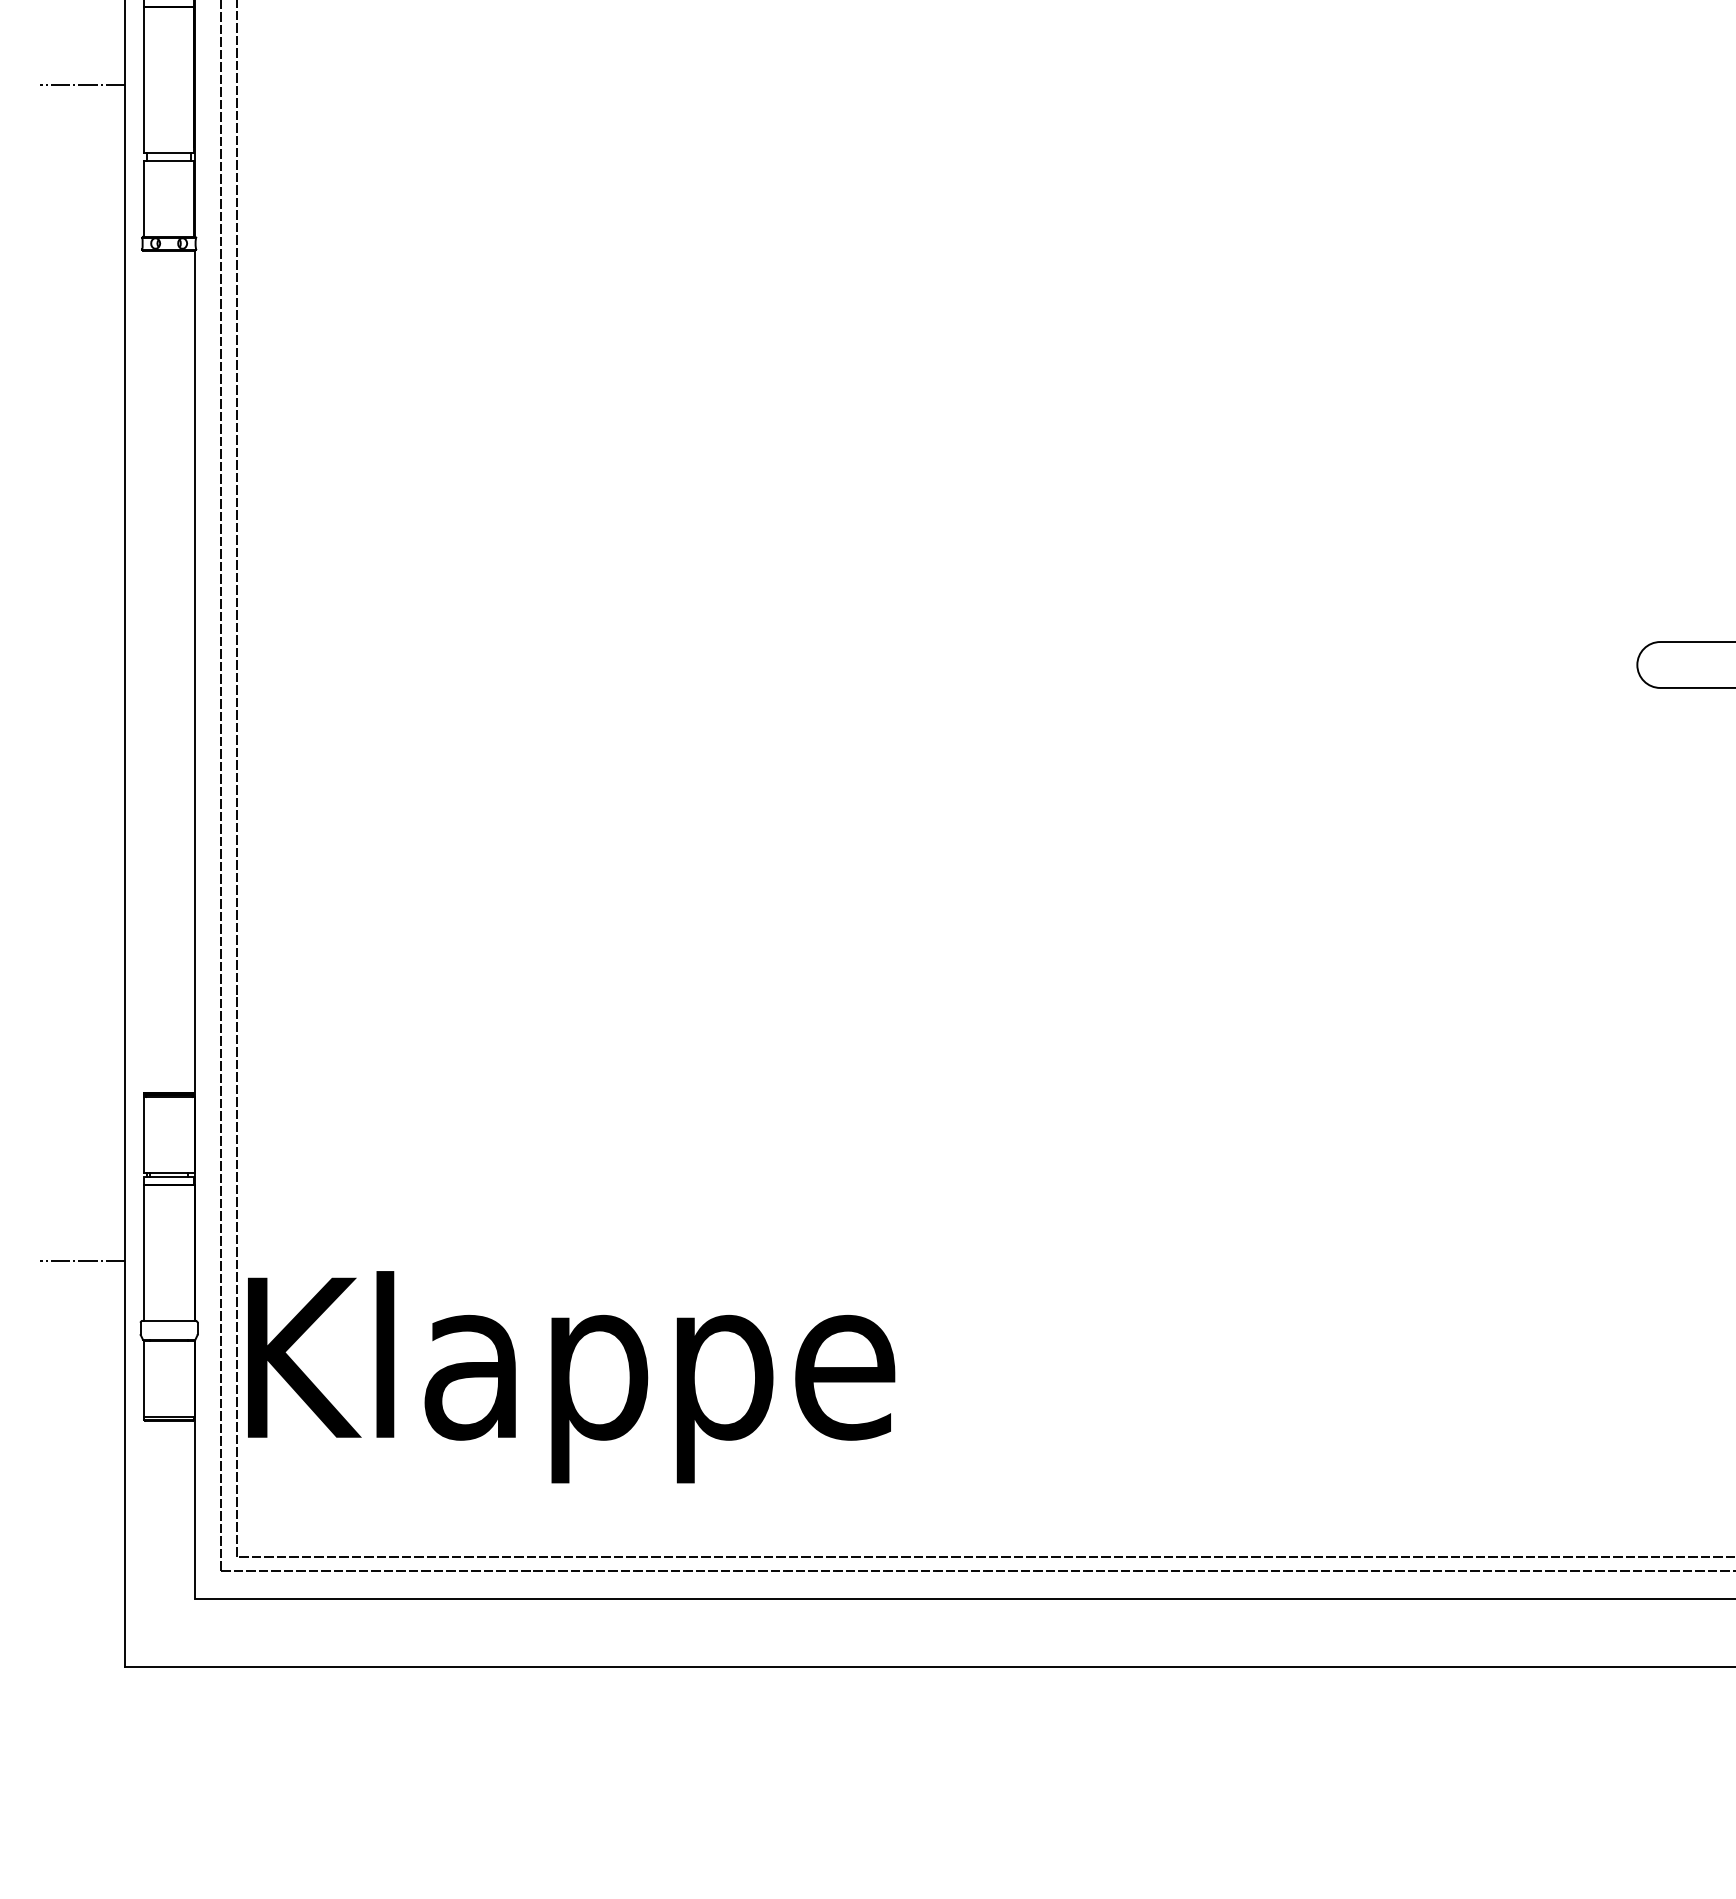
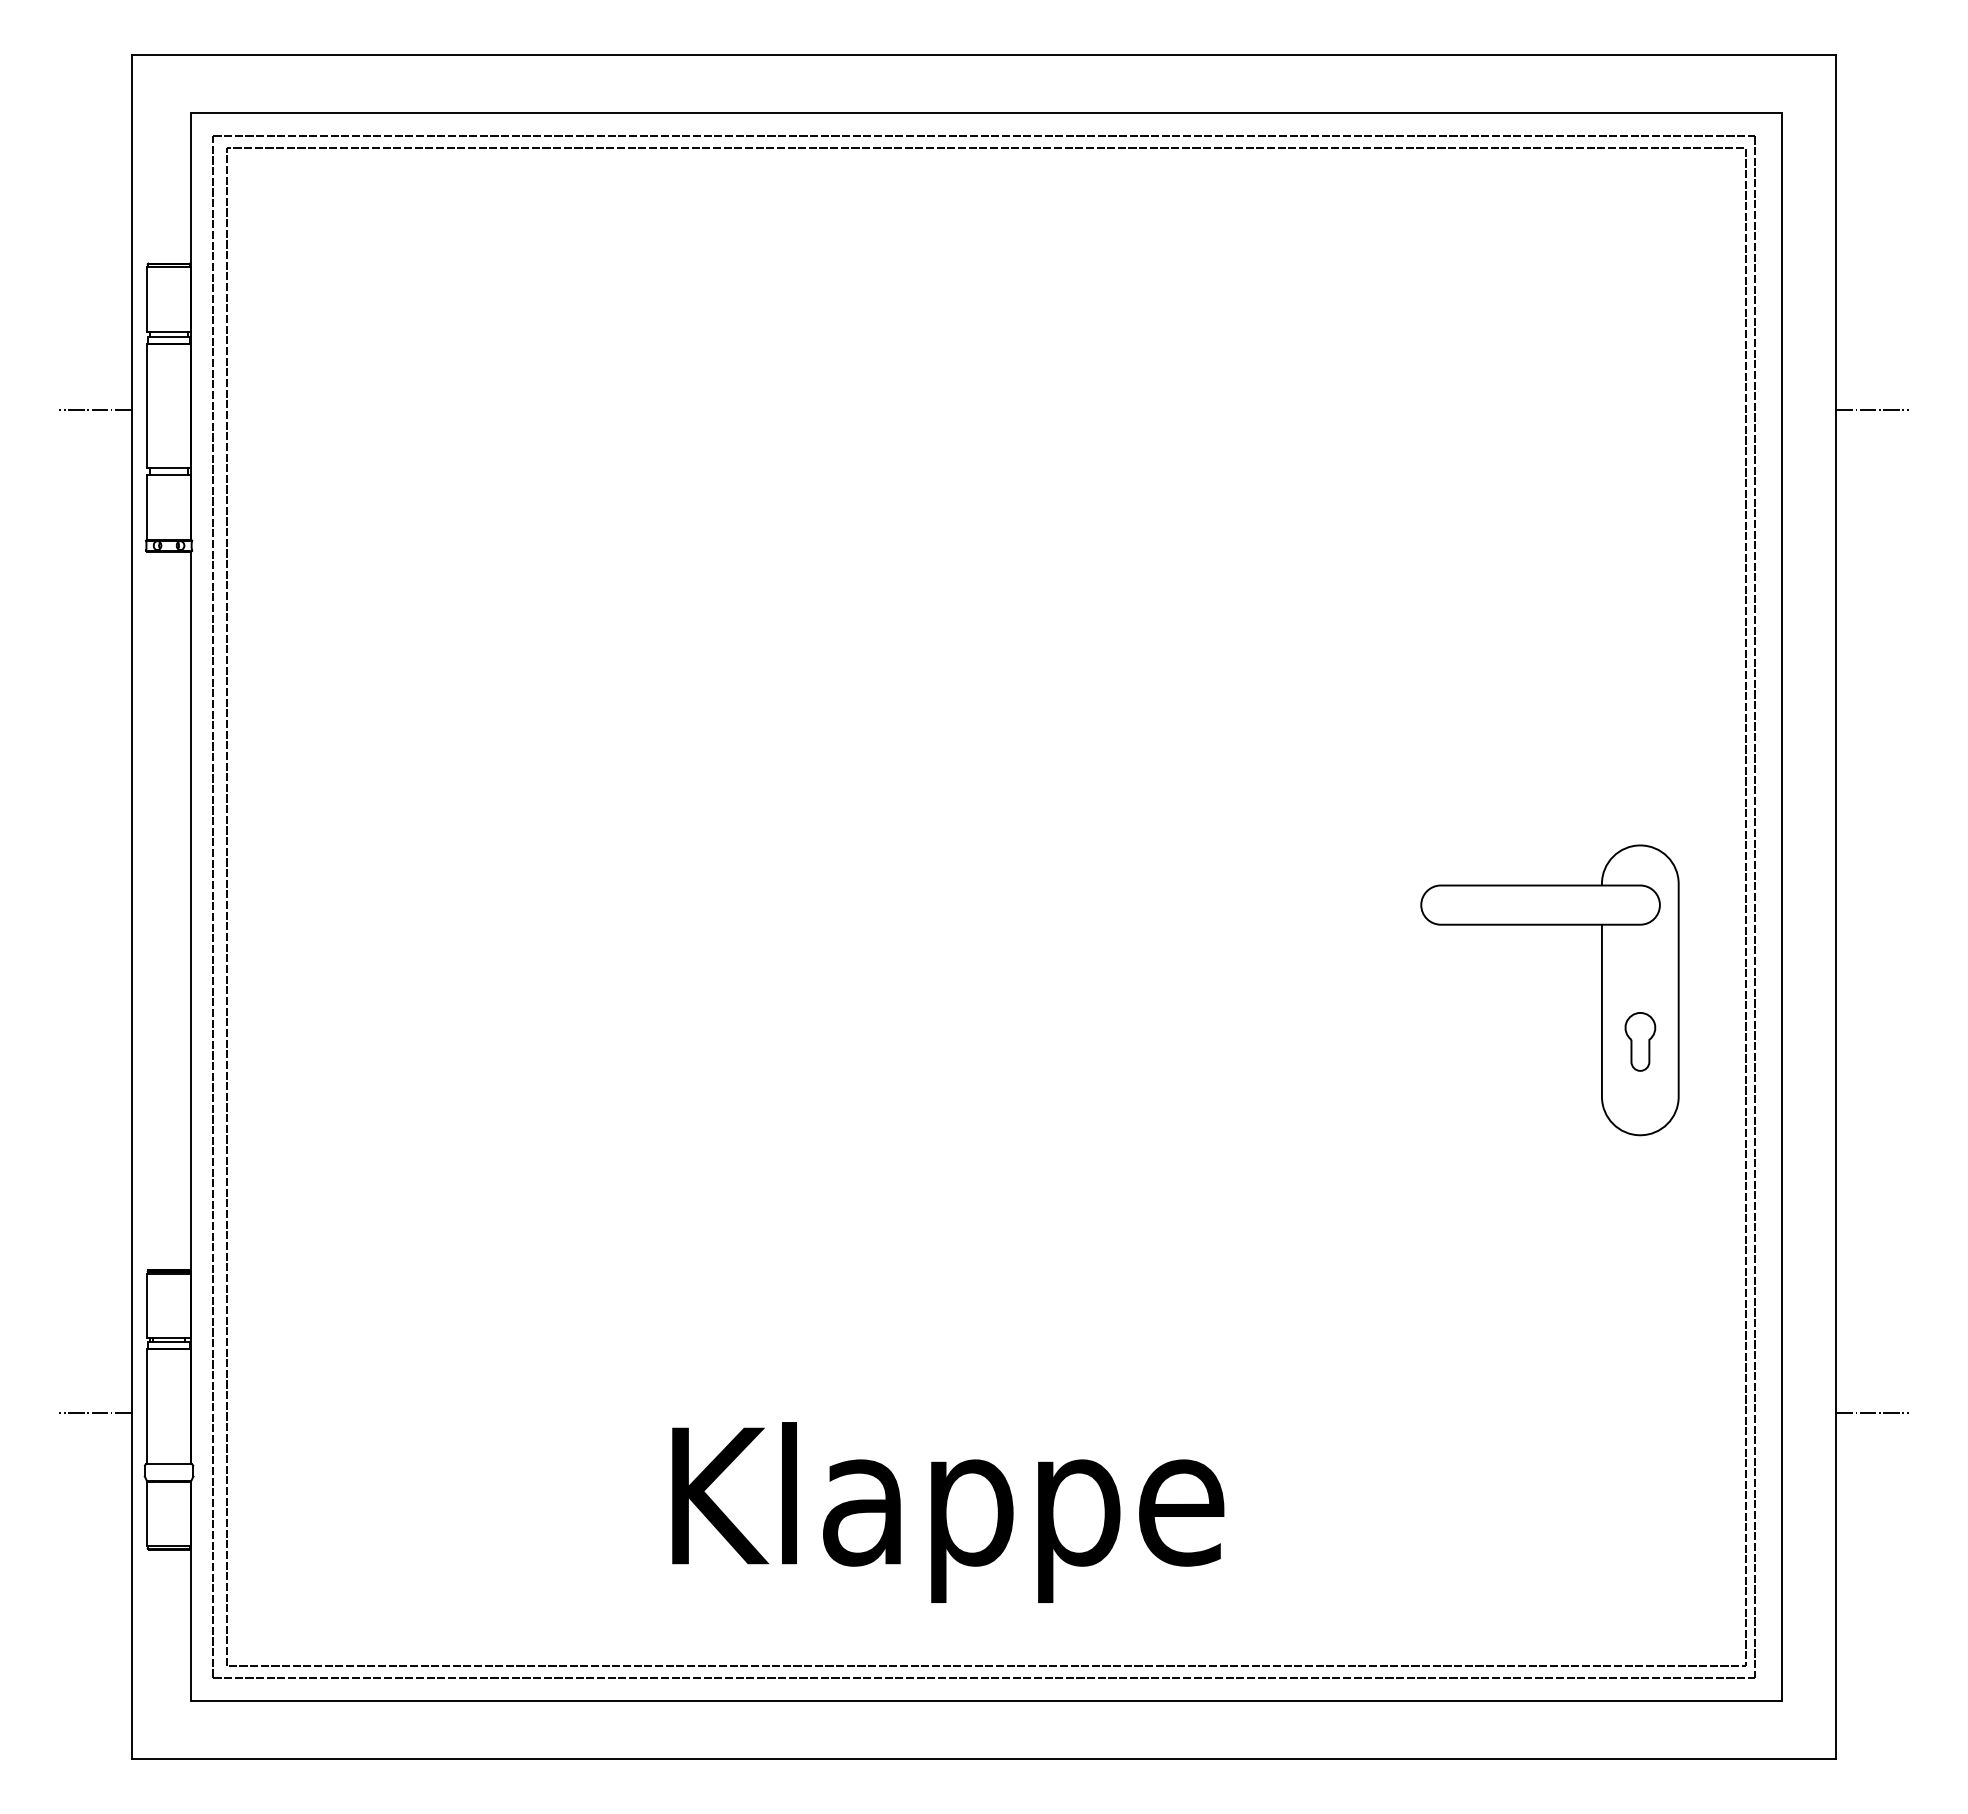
text: (571, 1377) -> (948, 1512), moved

